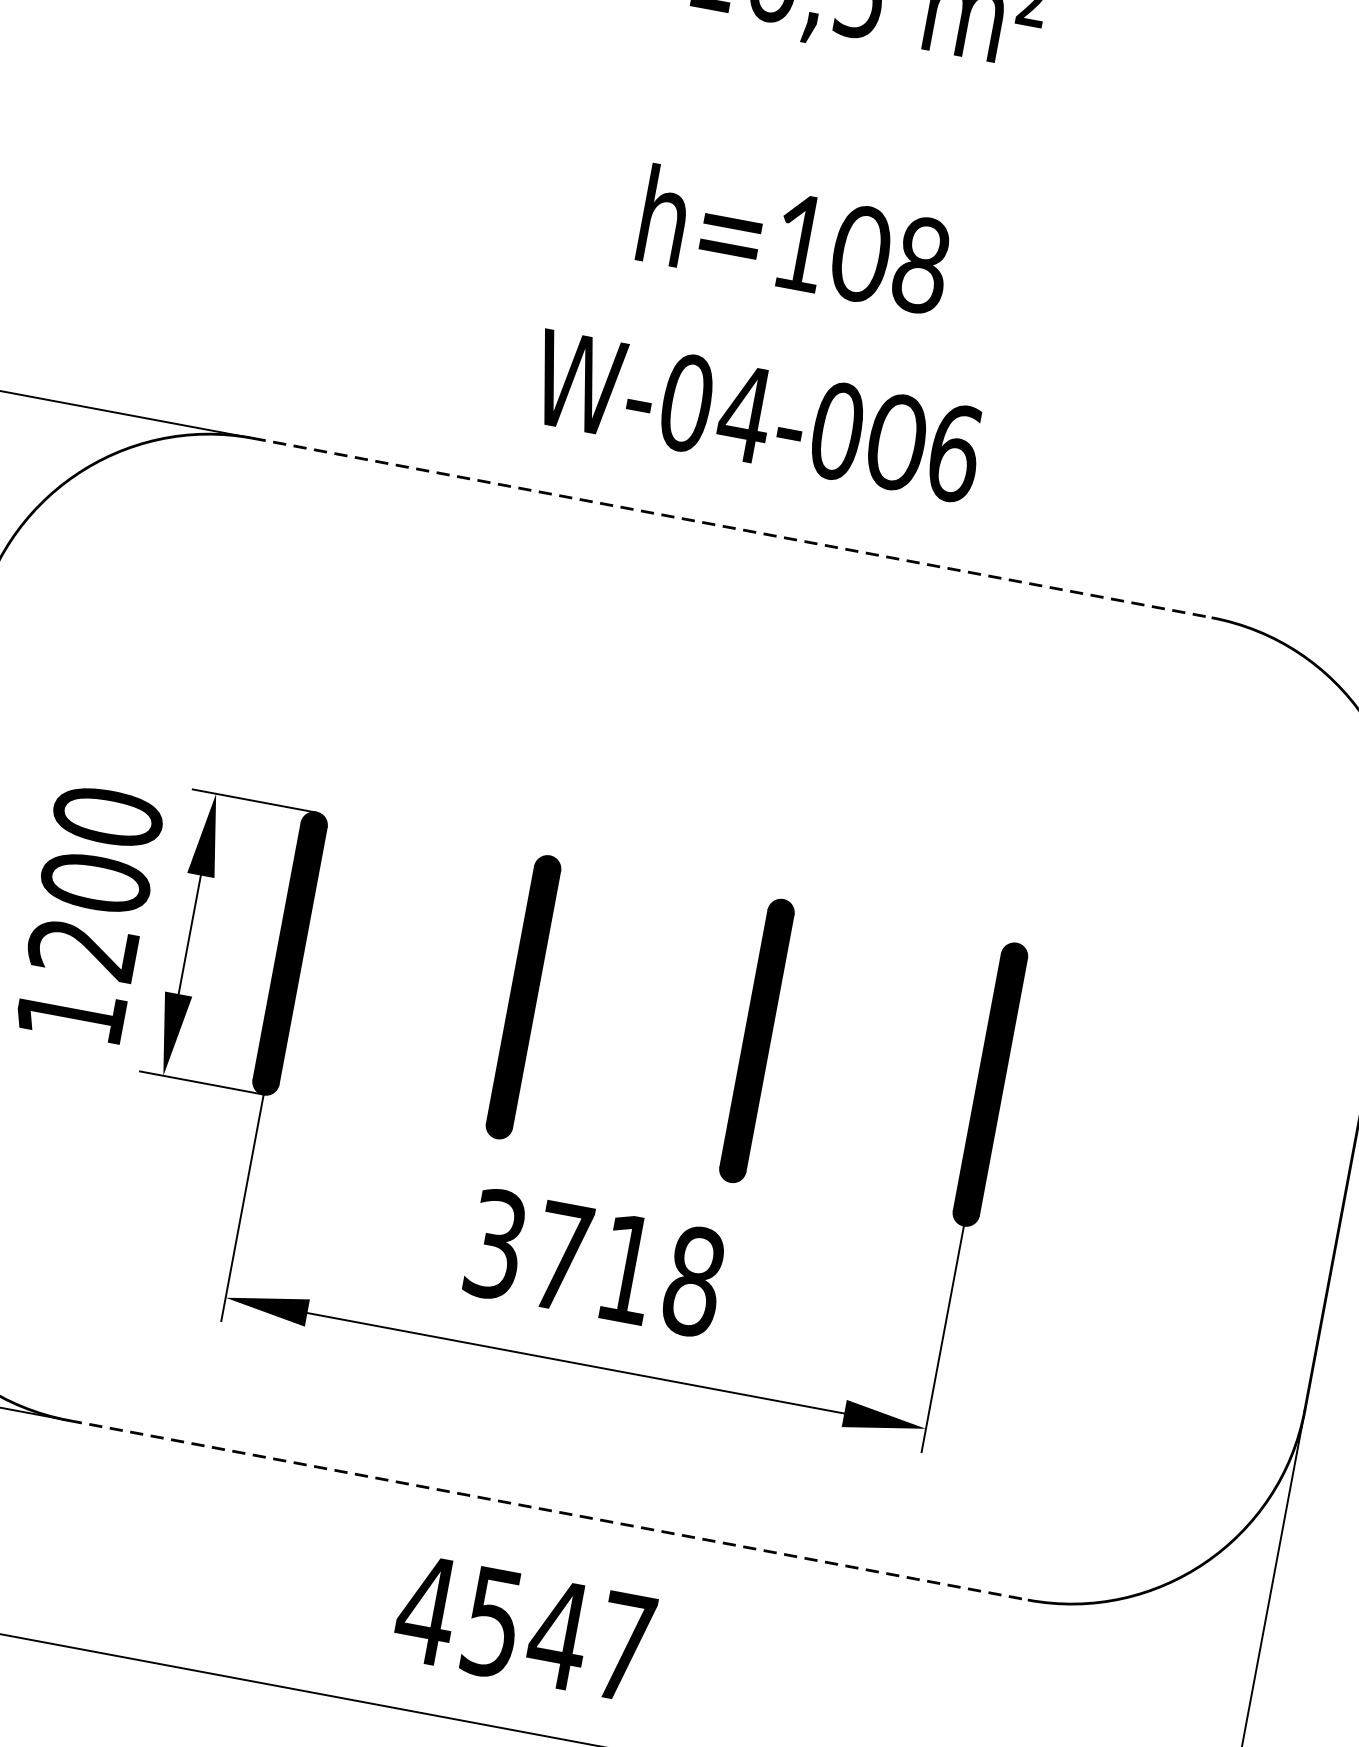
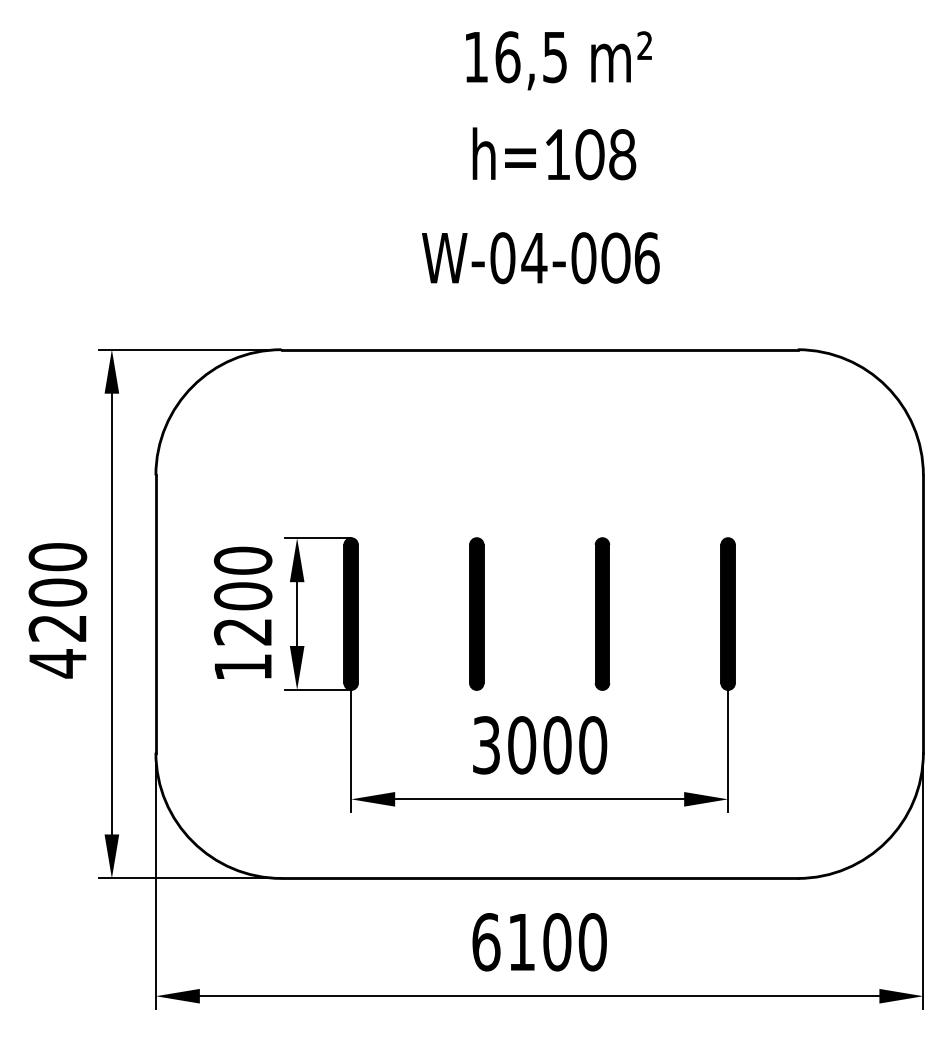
text: (795, 239) -> (554, 153), moved
text: (756, 416) -> (540, 258), moved
line: (733, 527) -> (540, 349), dashed -> solid
text: (627, 1269) -> (557, 745), 3718 -> 3000
line: (549, 1510) -> (540, 878), dashed -> solid
text: (523, 1628) -> (538, 942), 4547 -> 6100

